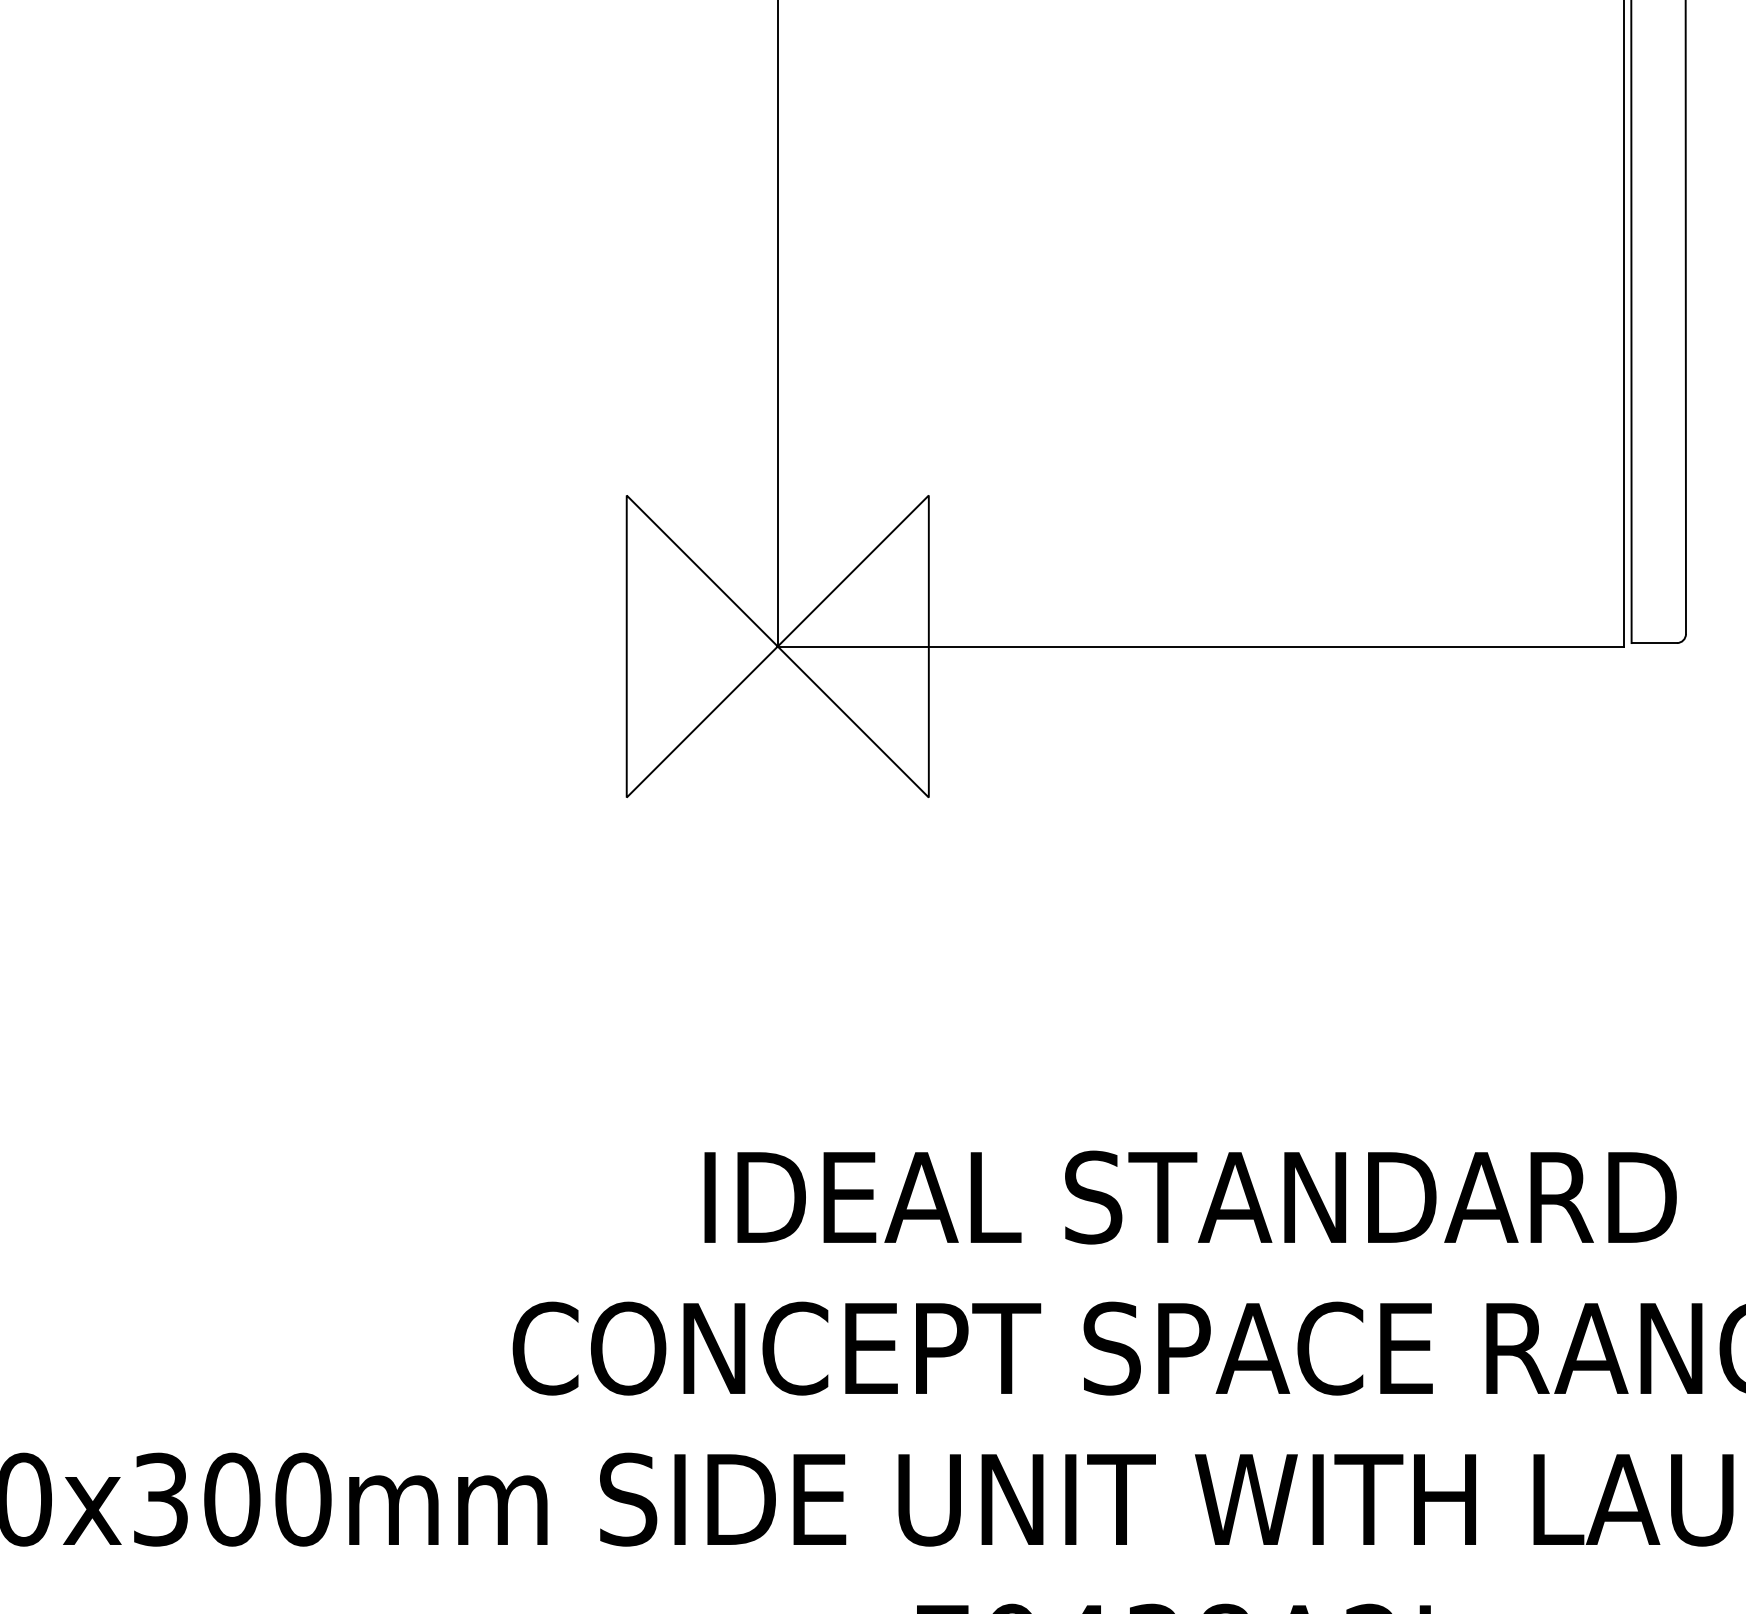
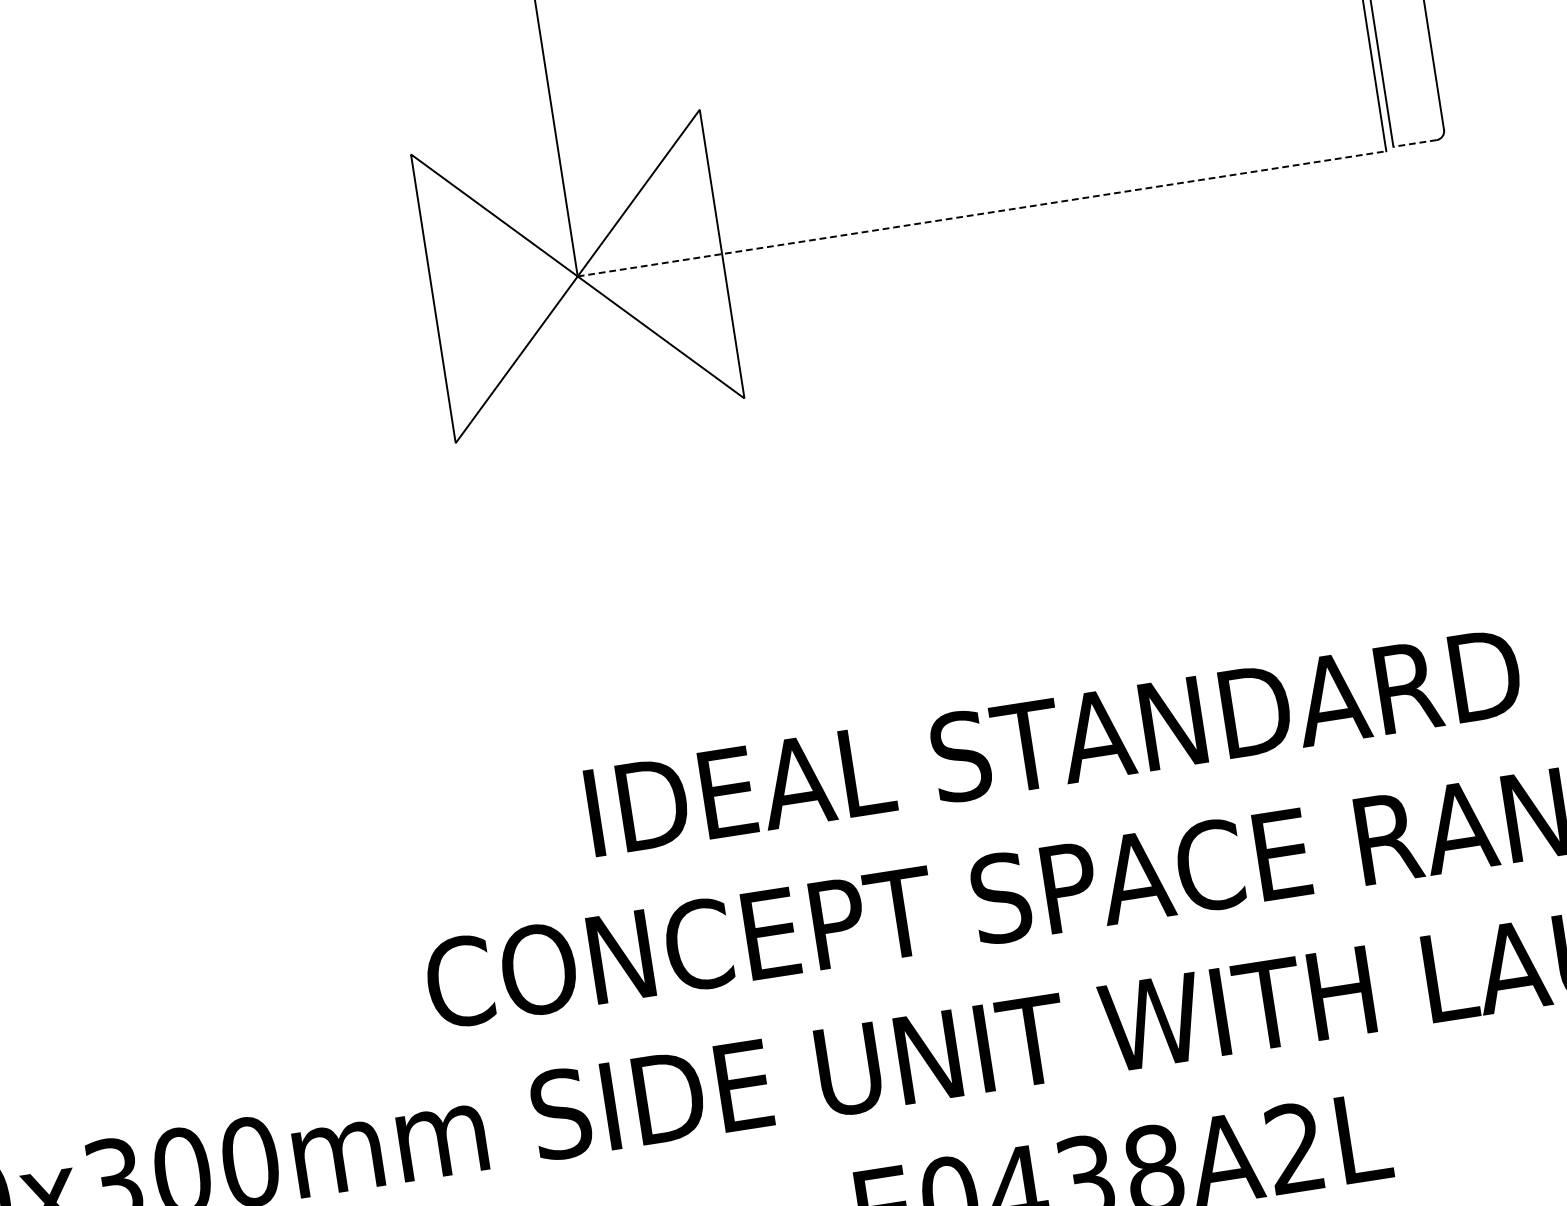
line: (1654, 643) -> (1415, 143), solid -> dashed
line: (1200, 646) -> (981, 213), solid -> dashed

